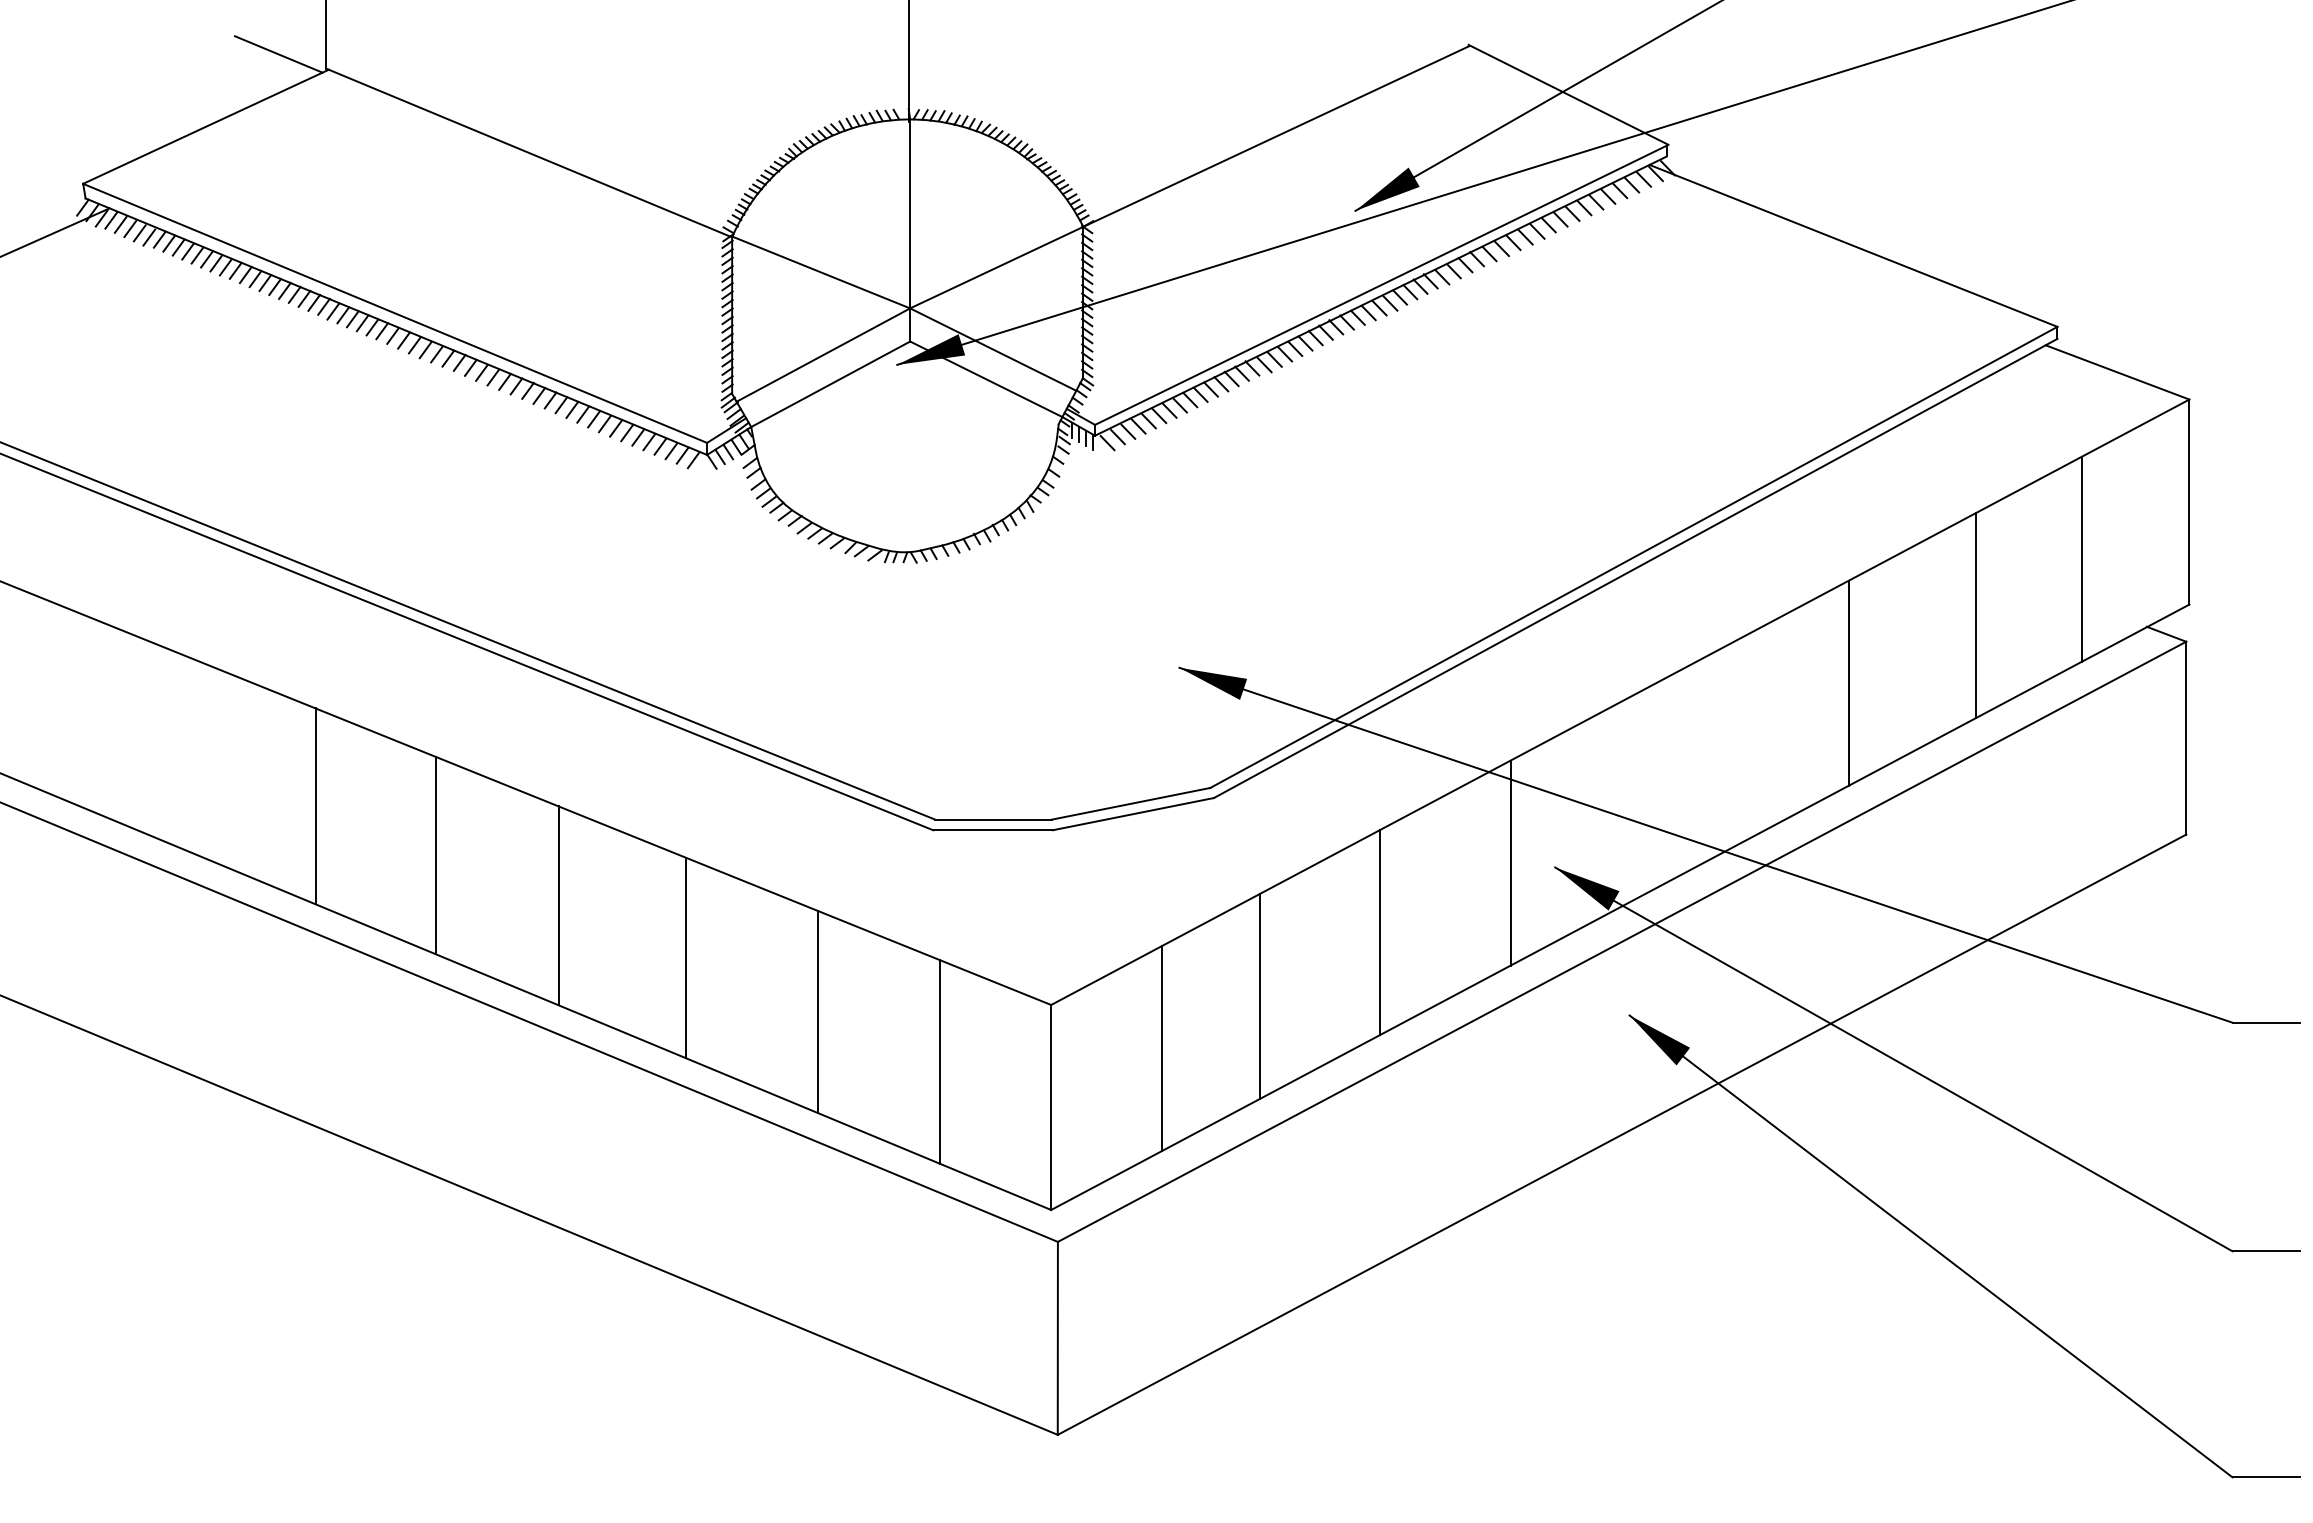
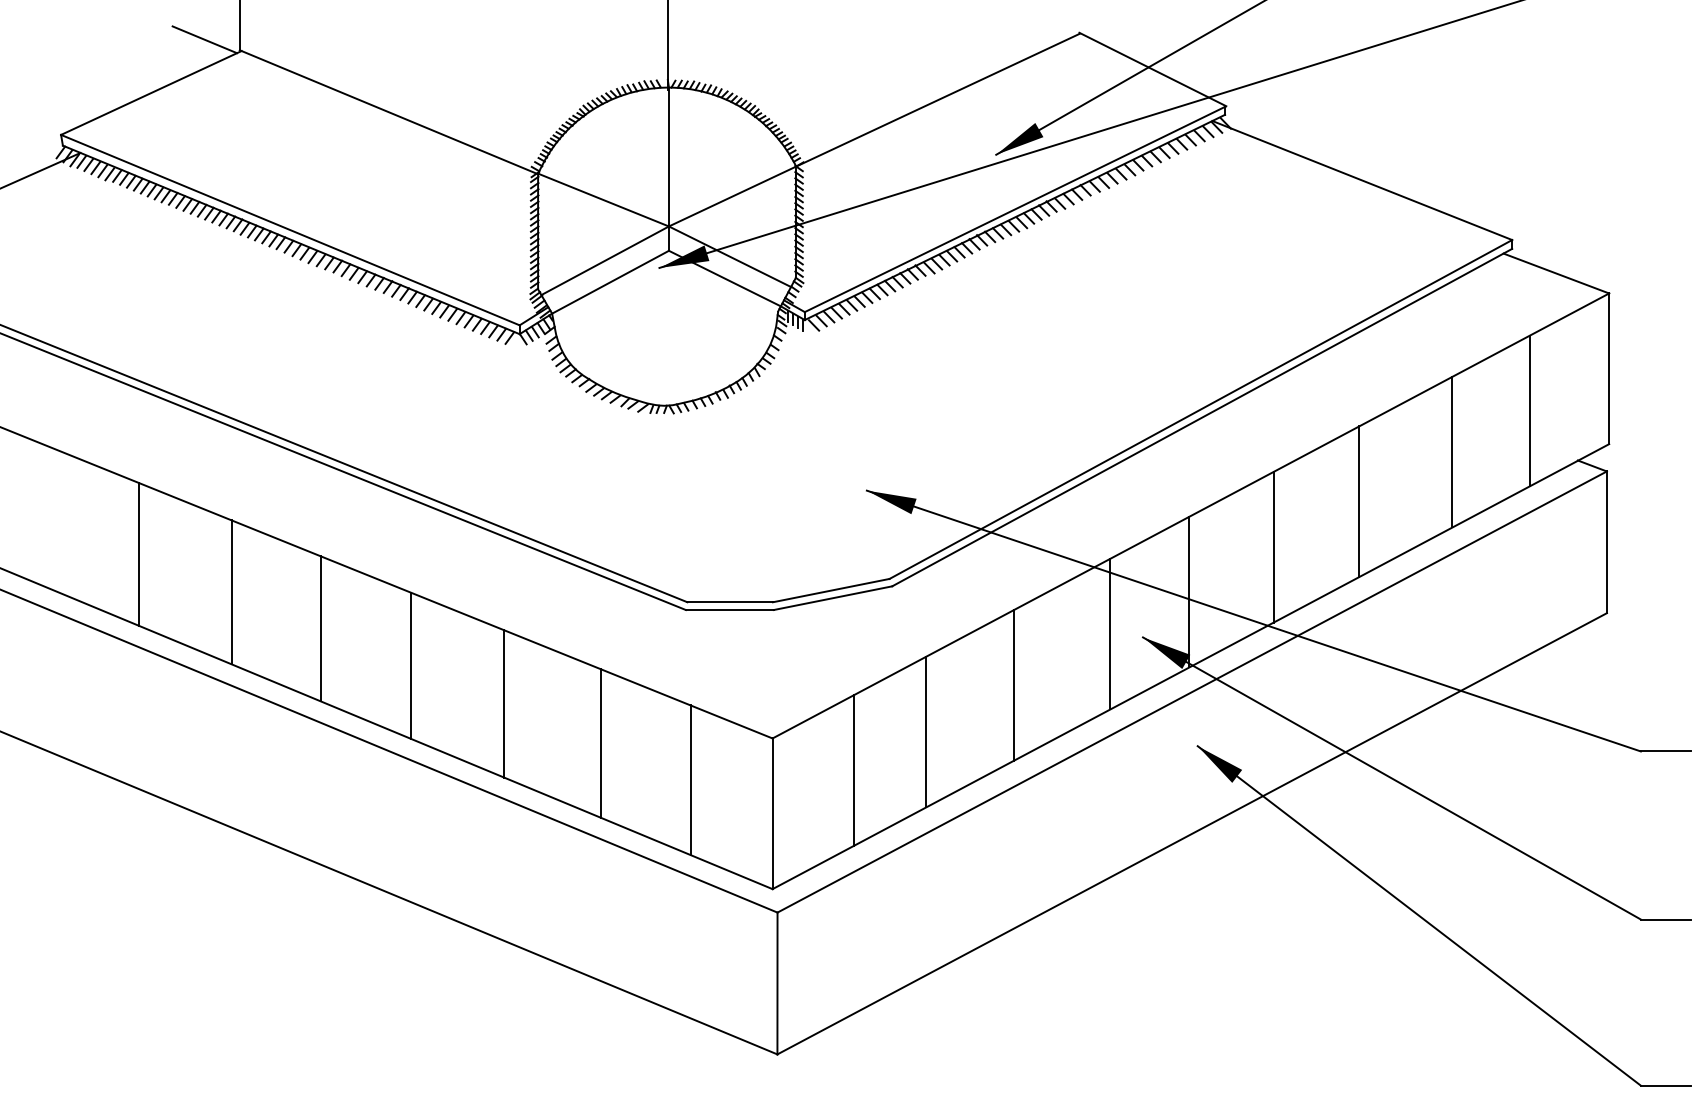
line: (1732, 744) -> (1273, 547), added
line: (188, 754) -> (138, 554), added
line: (1618, 805) -> (1189, 591), added

